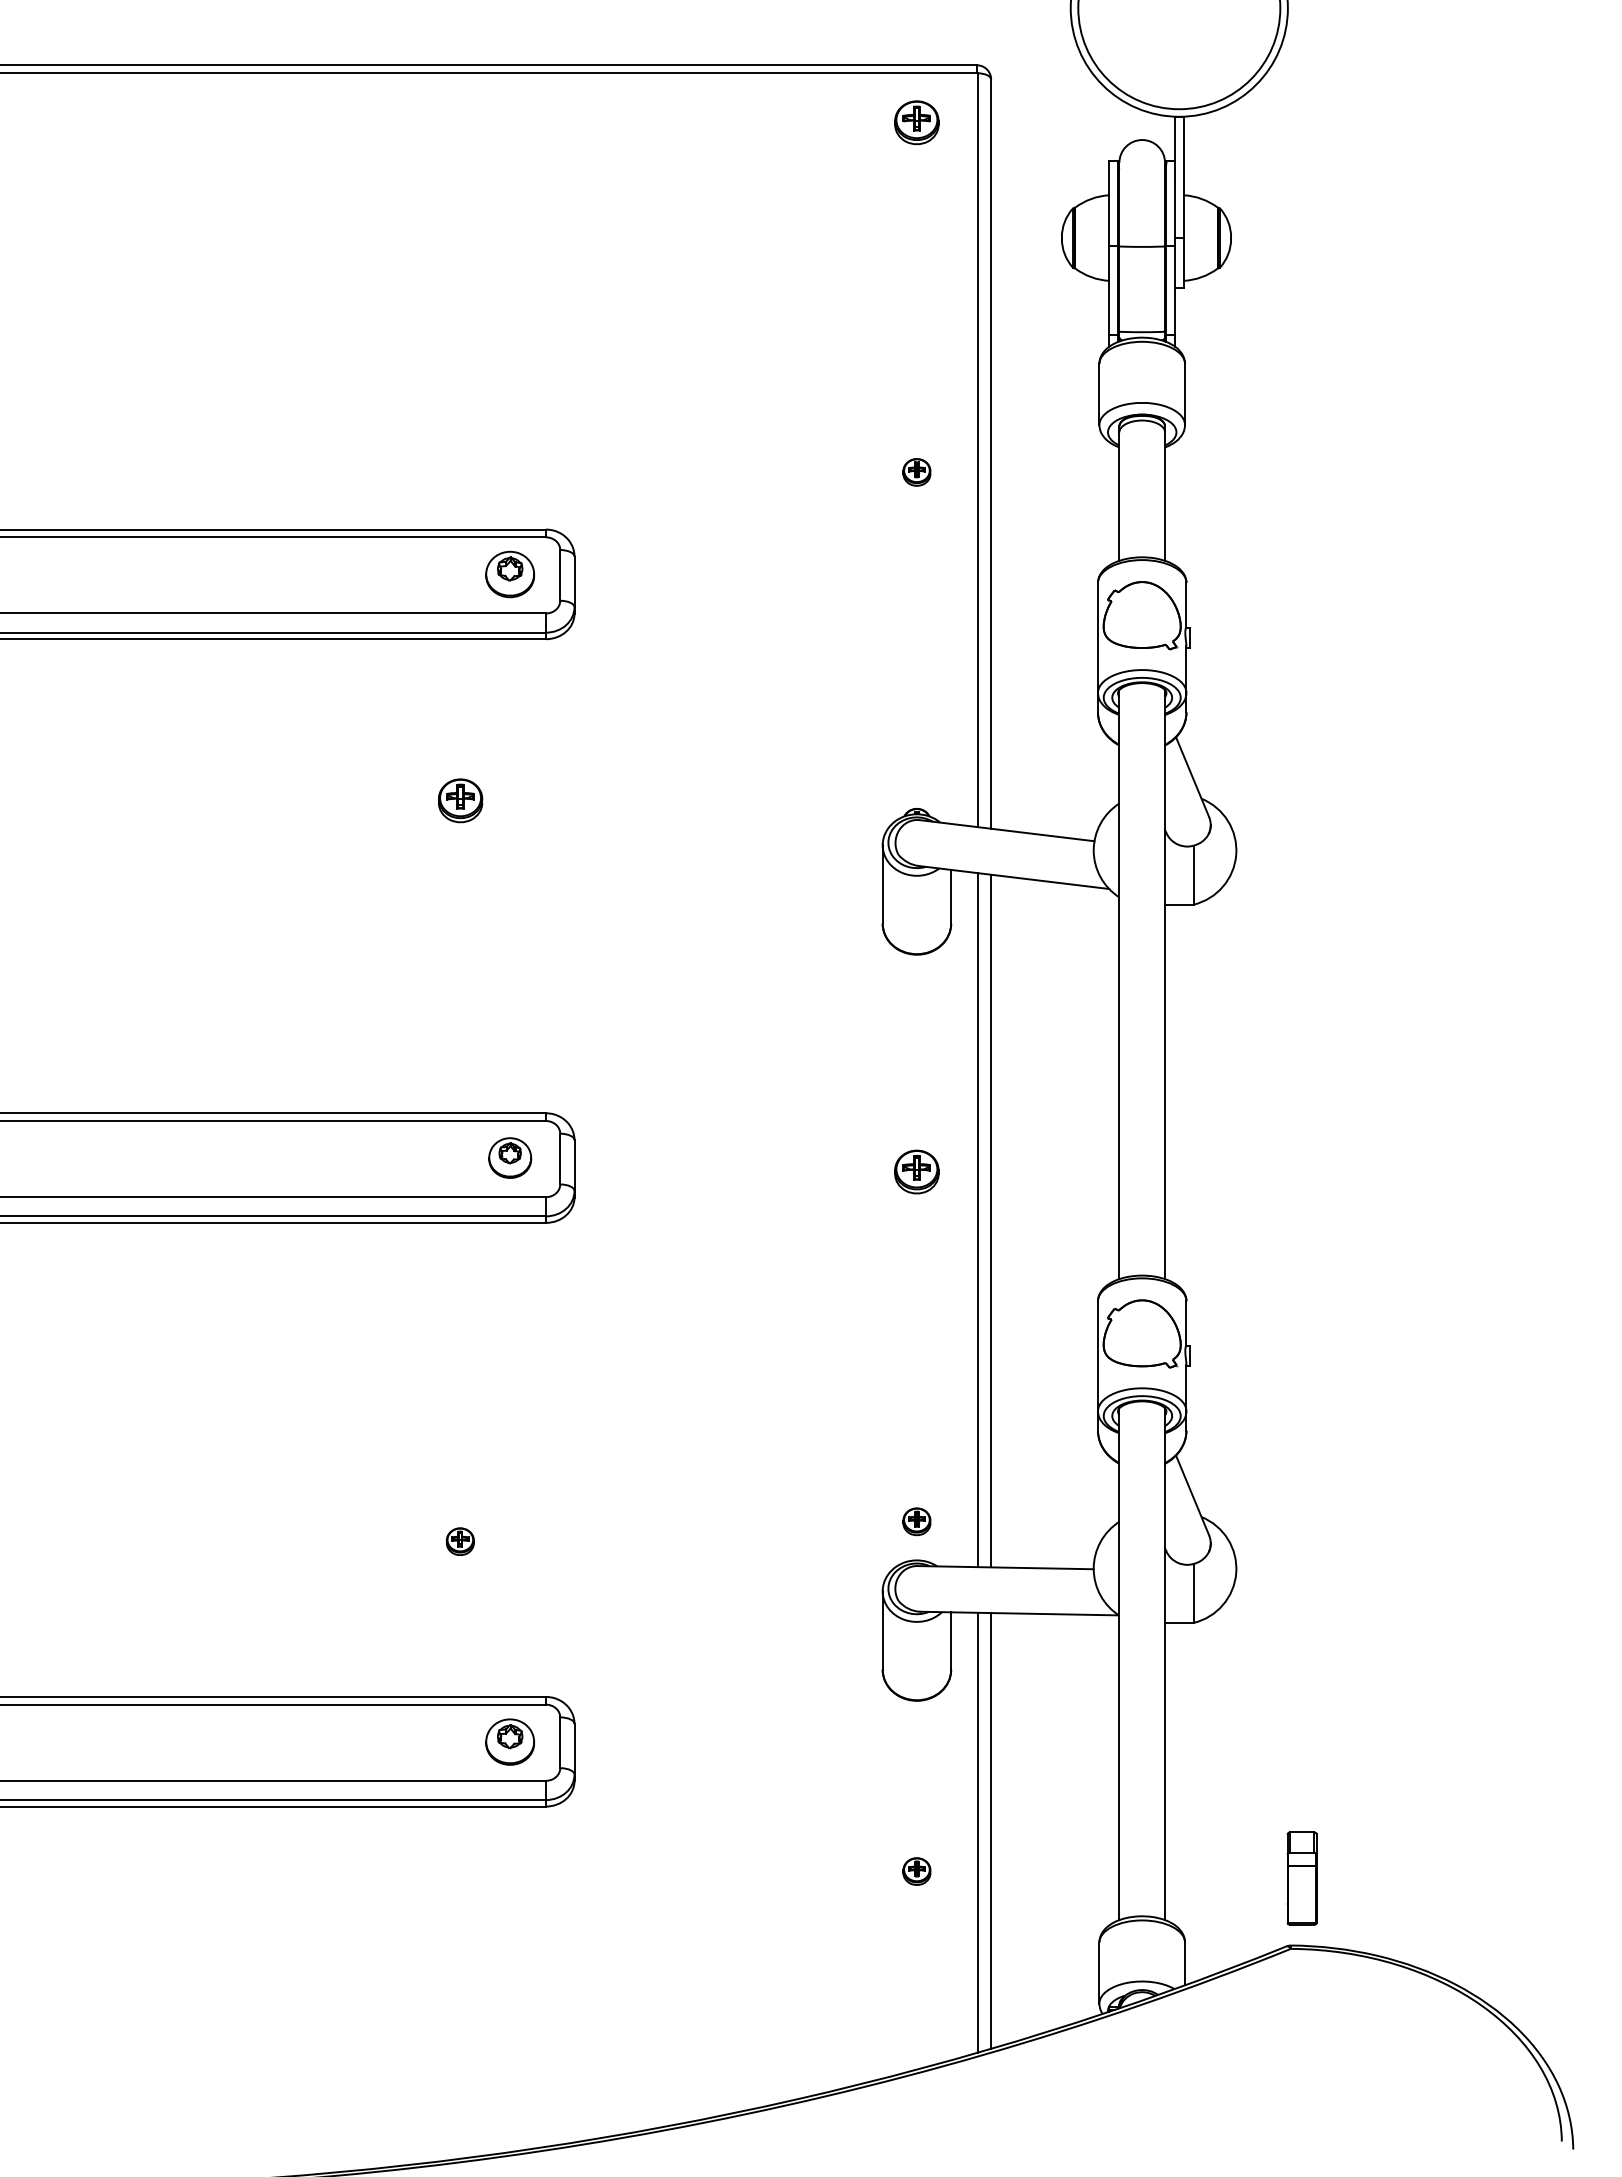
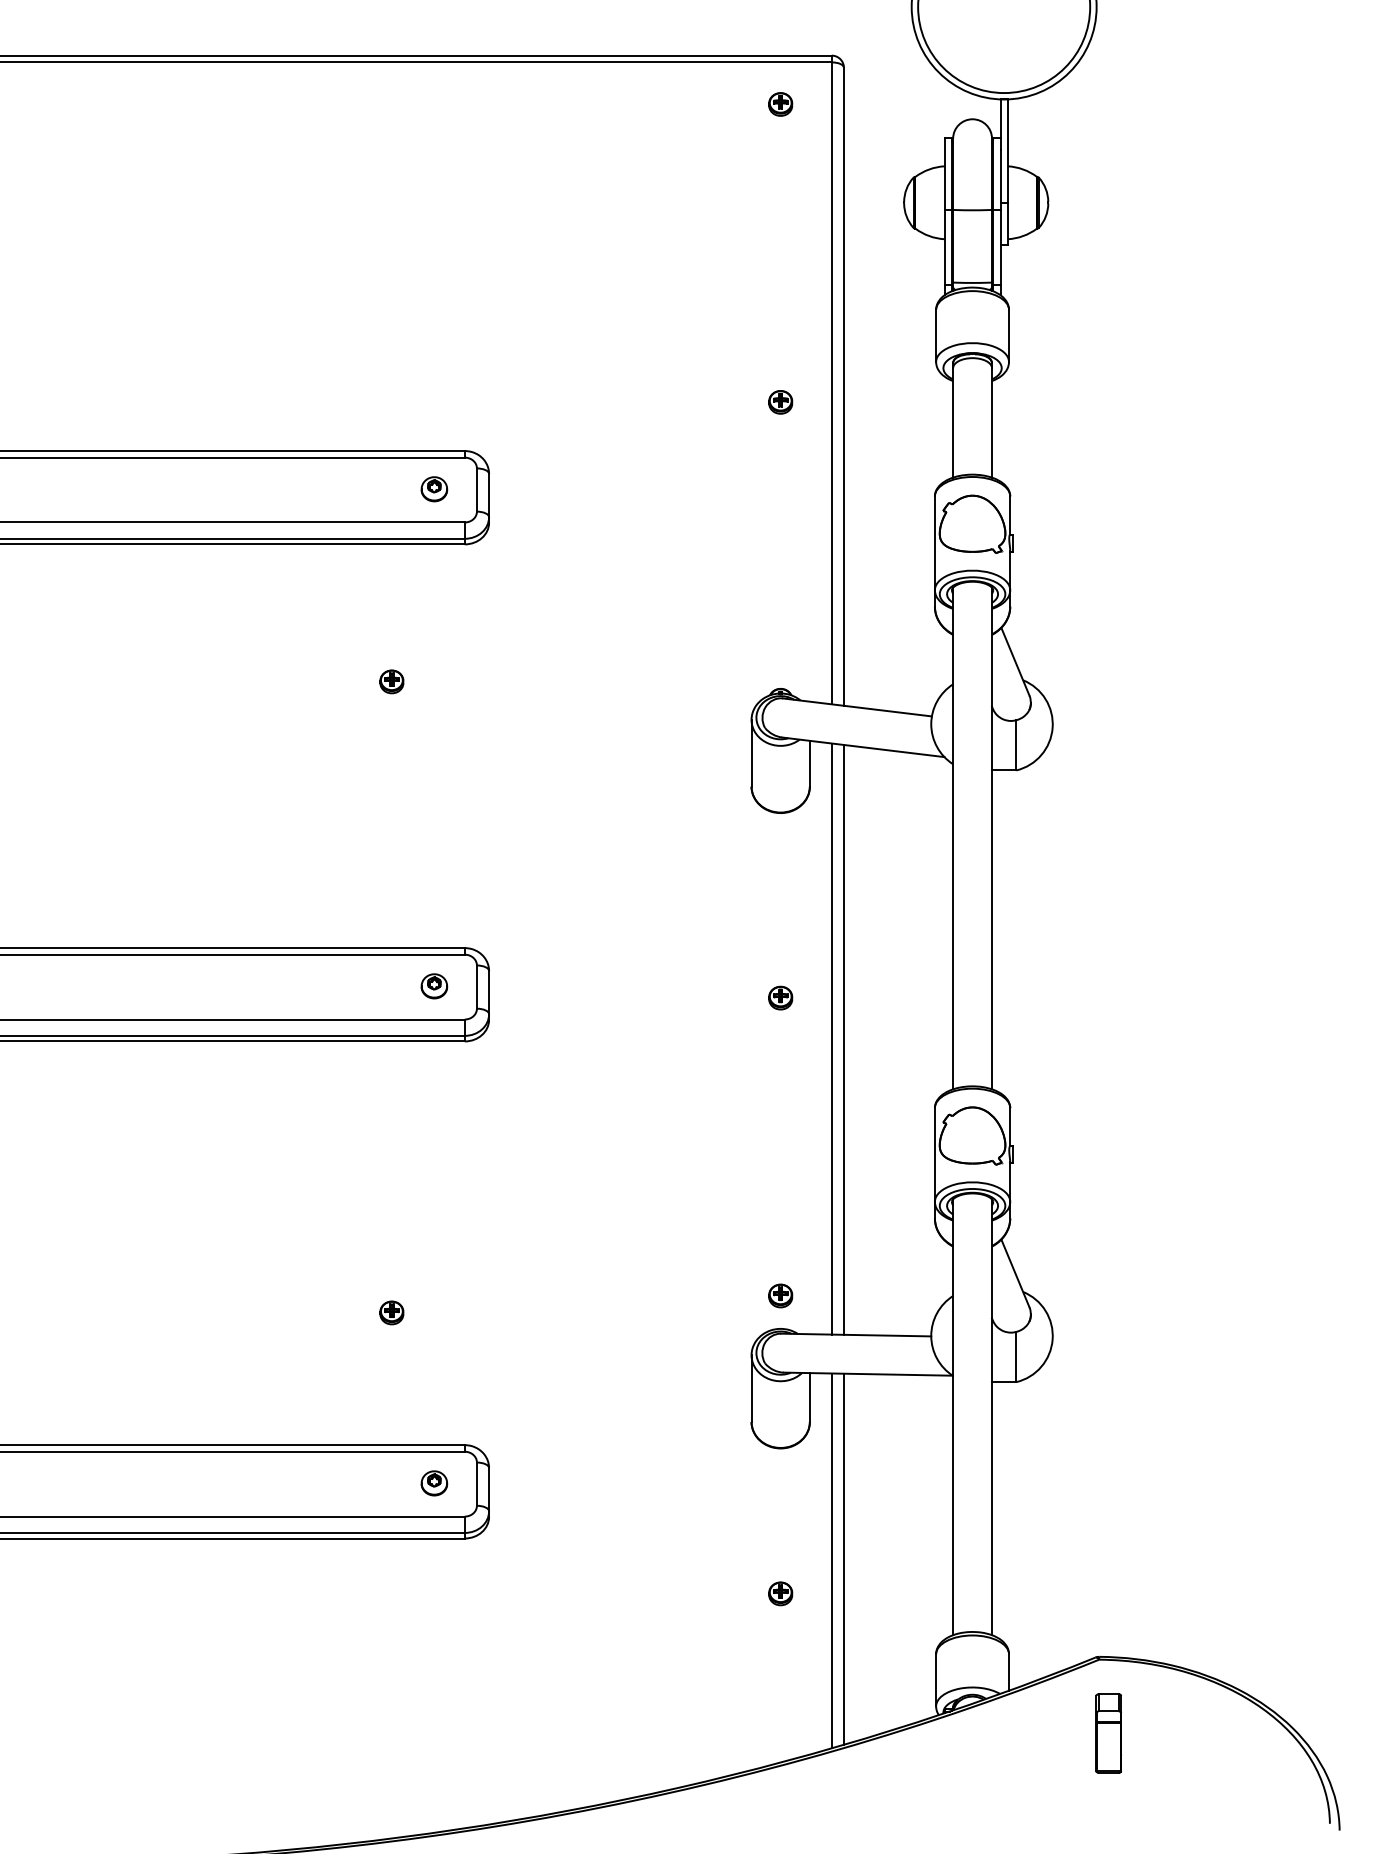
part: (916, 122) -> (780, 104), size x0.62
part: (510, 574) -> (434, 489), size x0.62
part: (459, 800) -> (391, 681), size x0.62
part: (510, 1158) -> (434, 986), size x0.71
part: (916, 1171) -> (780, 997), size x0.62
part: (510, 1741) -> (434, 1483), size x0.62
part: (1301, 1878) -> (1108, 1733), moved

